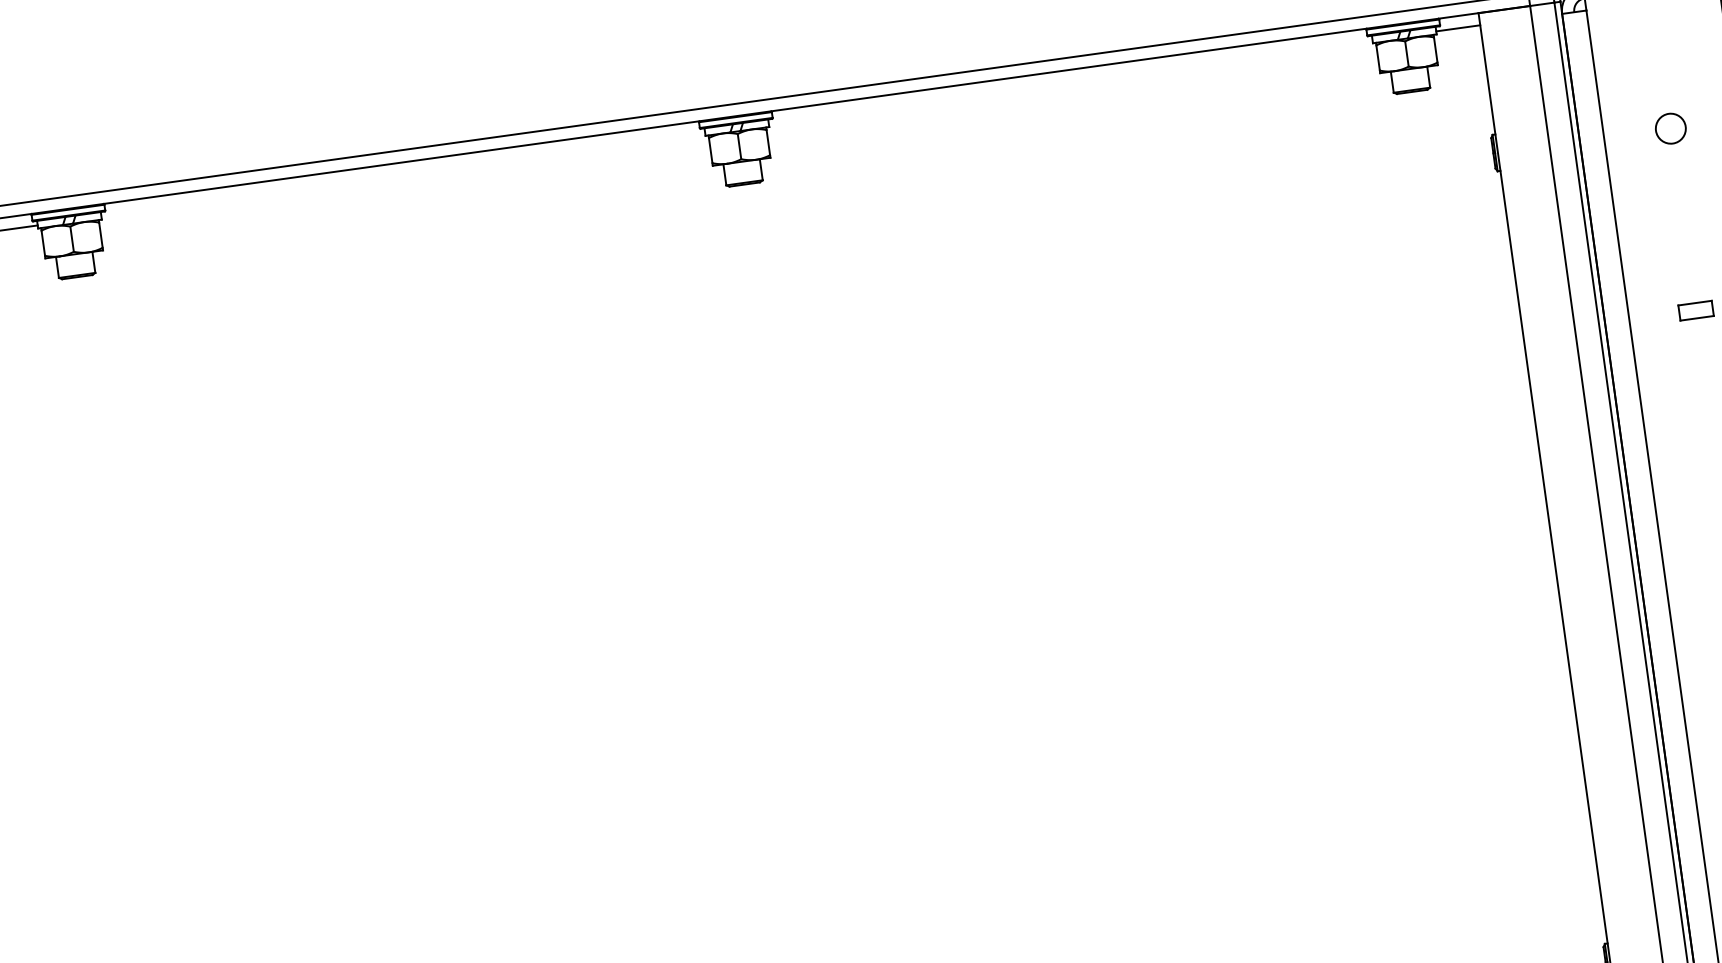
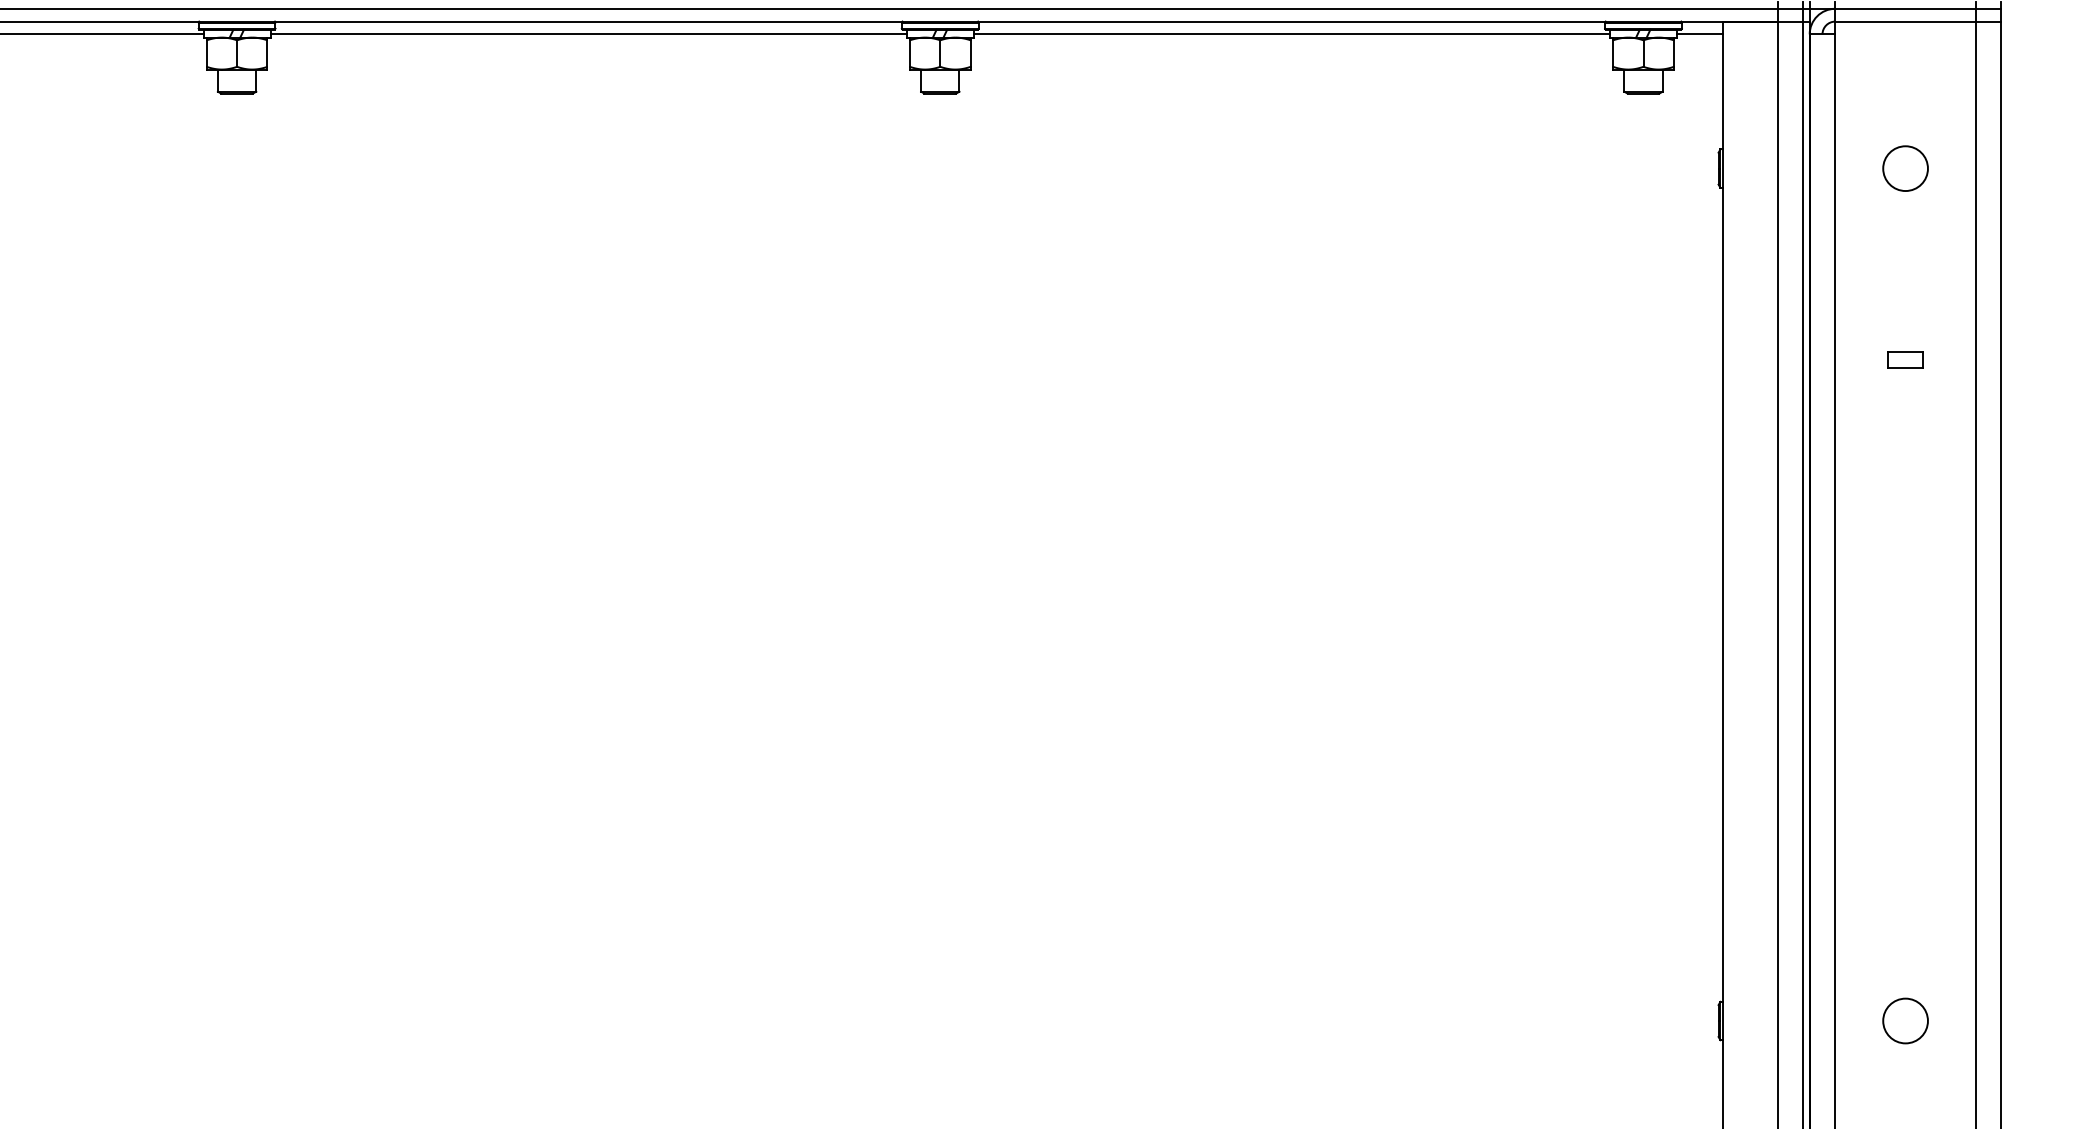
line: (1070, 82) -> (1291, 34), added
circle: (1670, 128) -> (1905, 168), size x1.43
line: (403, 174) -> (588, 34), added

